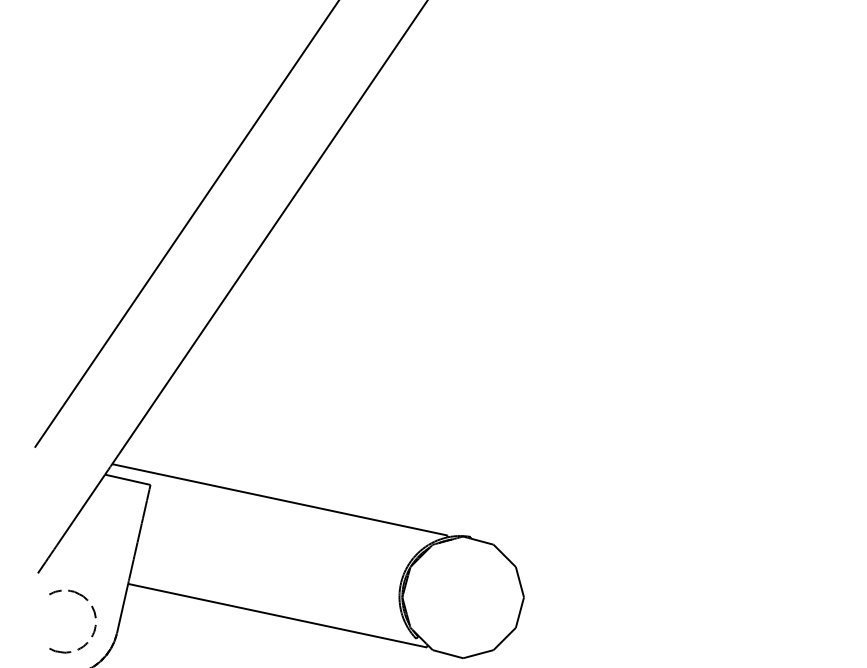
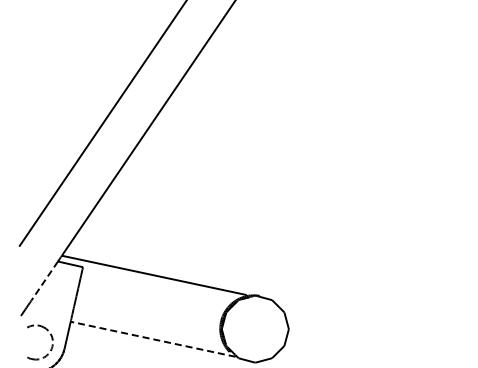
line: (80, 510) -> (44, 281), solid -> dashed
line: (276, 616) -> (152, 339), solid -> dashed

